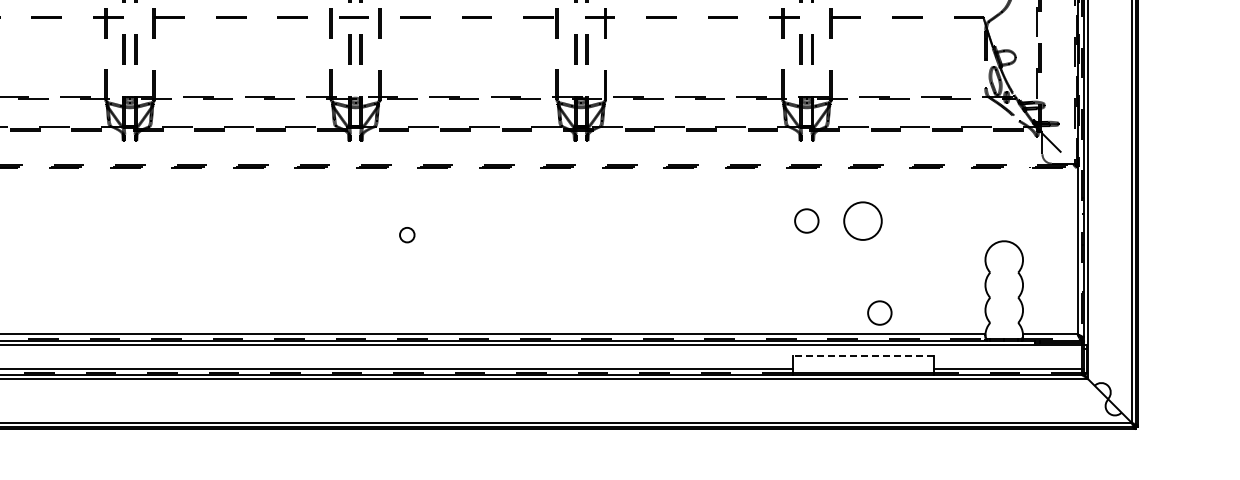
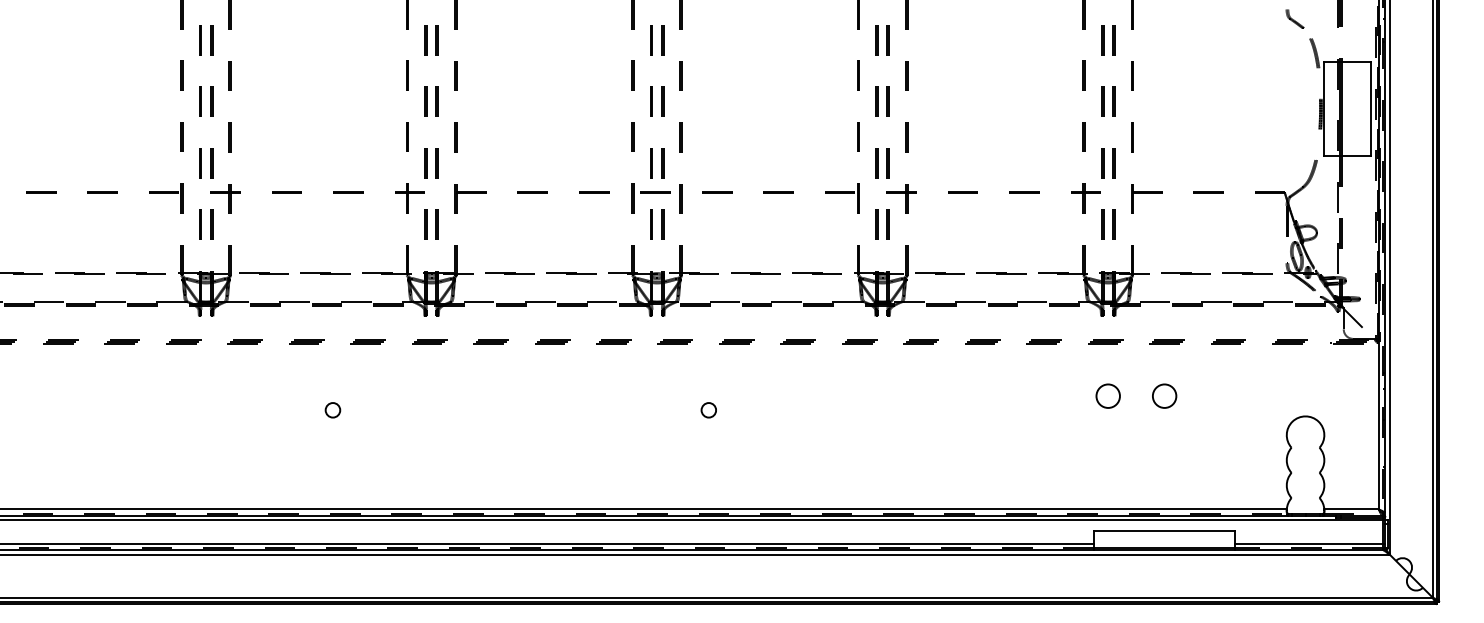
circle: (863, 220) -> (1164, 395), size x0.62
circle: (30, 235) -> (332, 410), added
circle: (879, 312) -> (1180, 487), removed
line: (863, 355) -> (1164, 530), dashed -> solid

